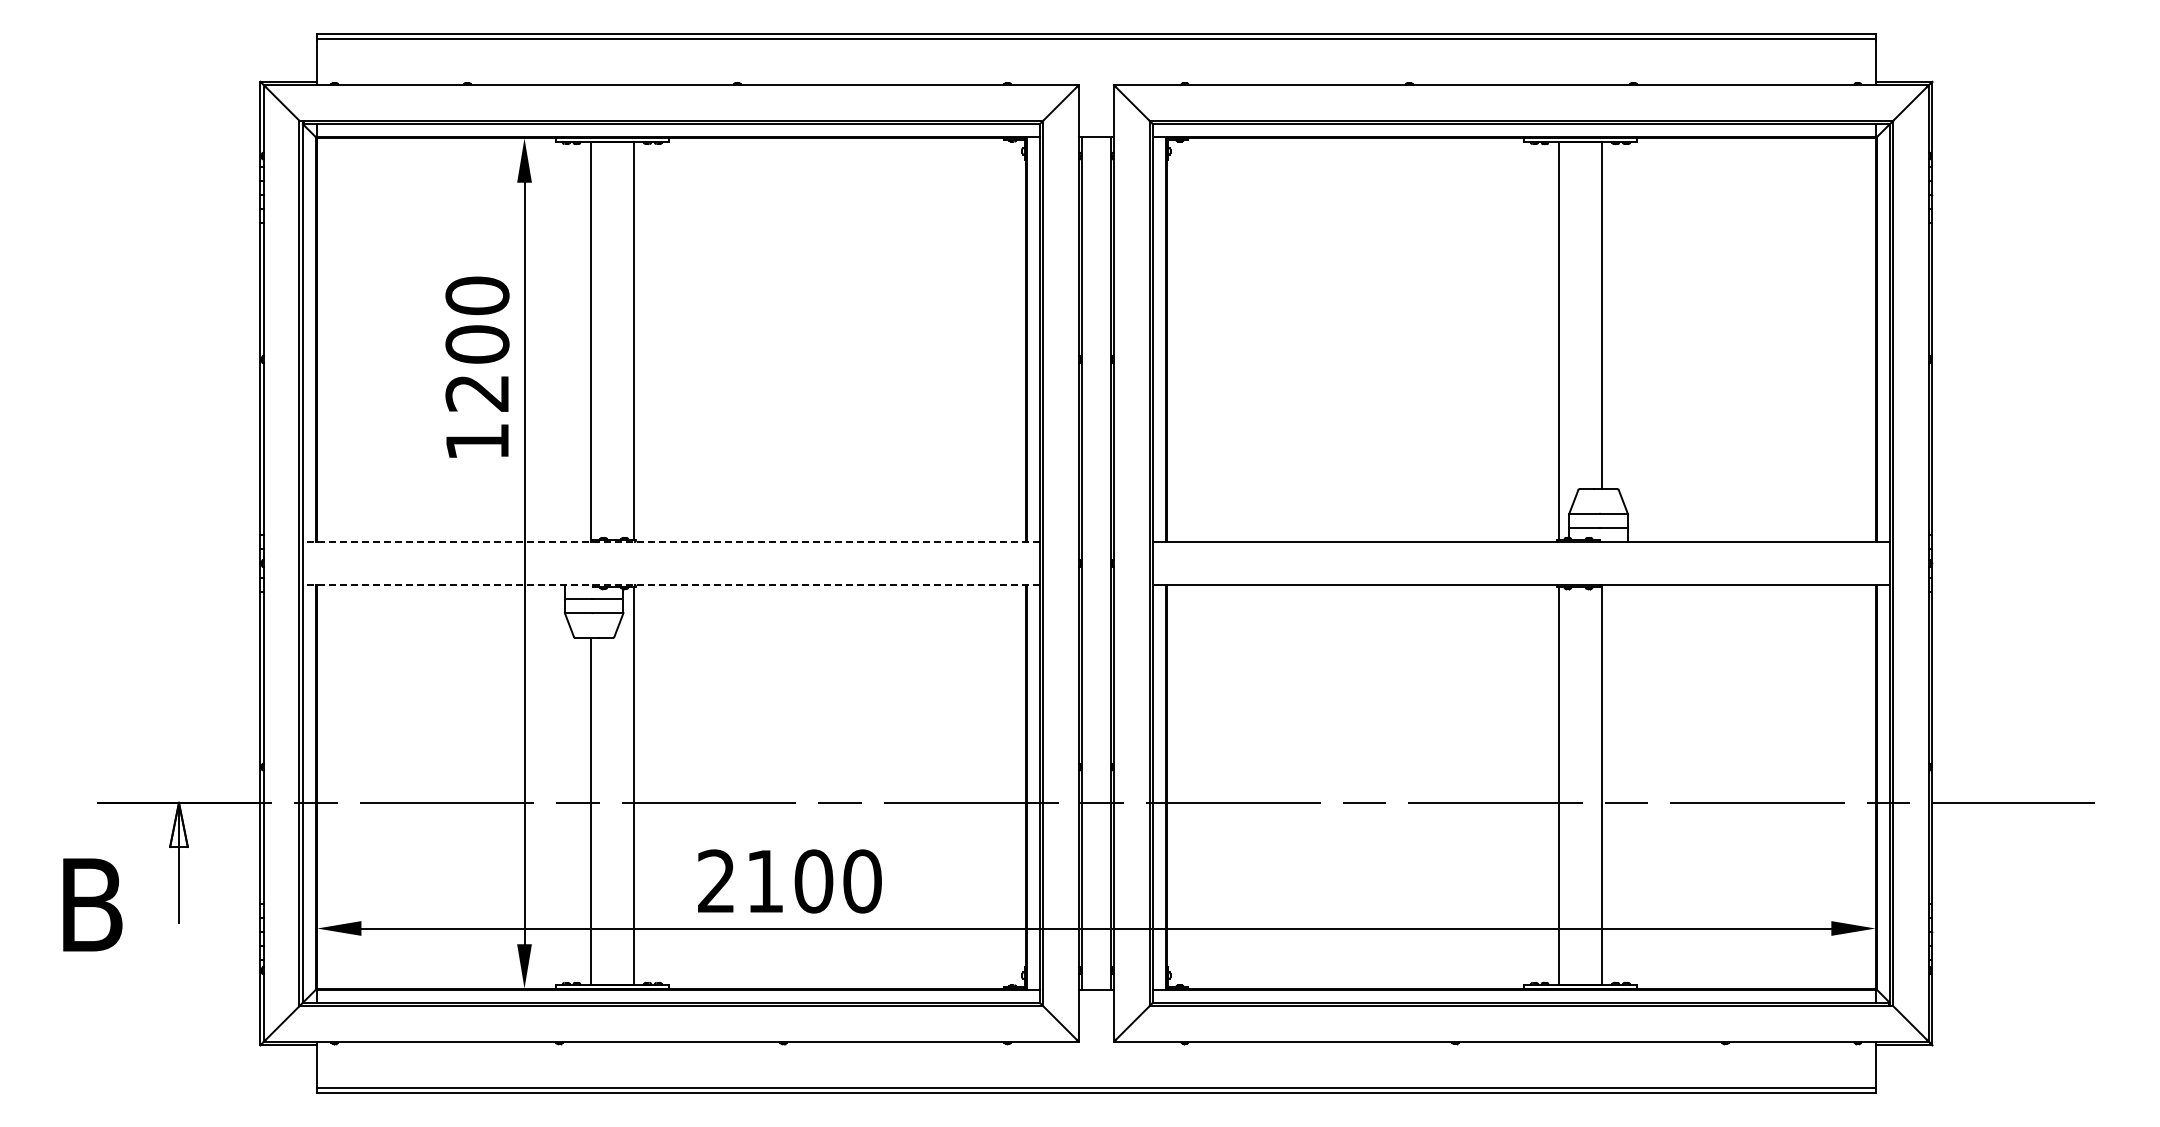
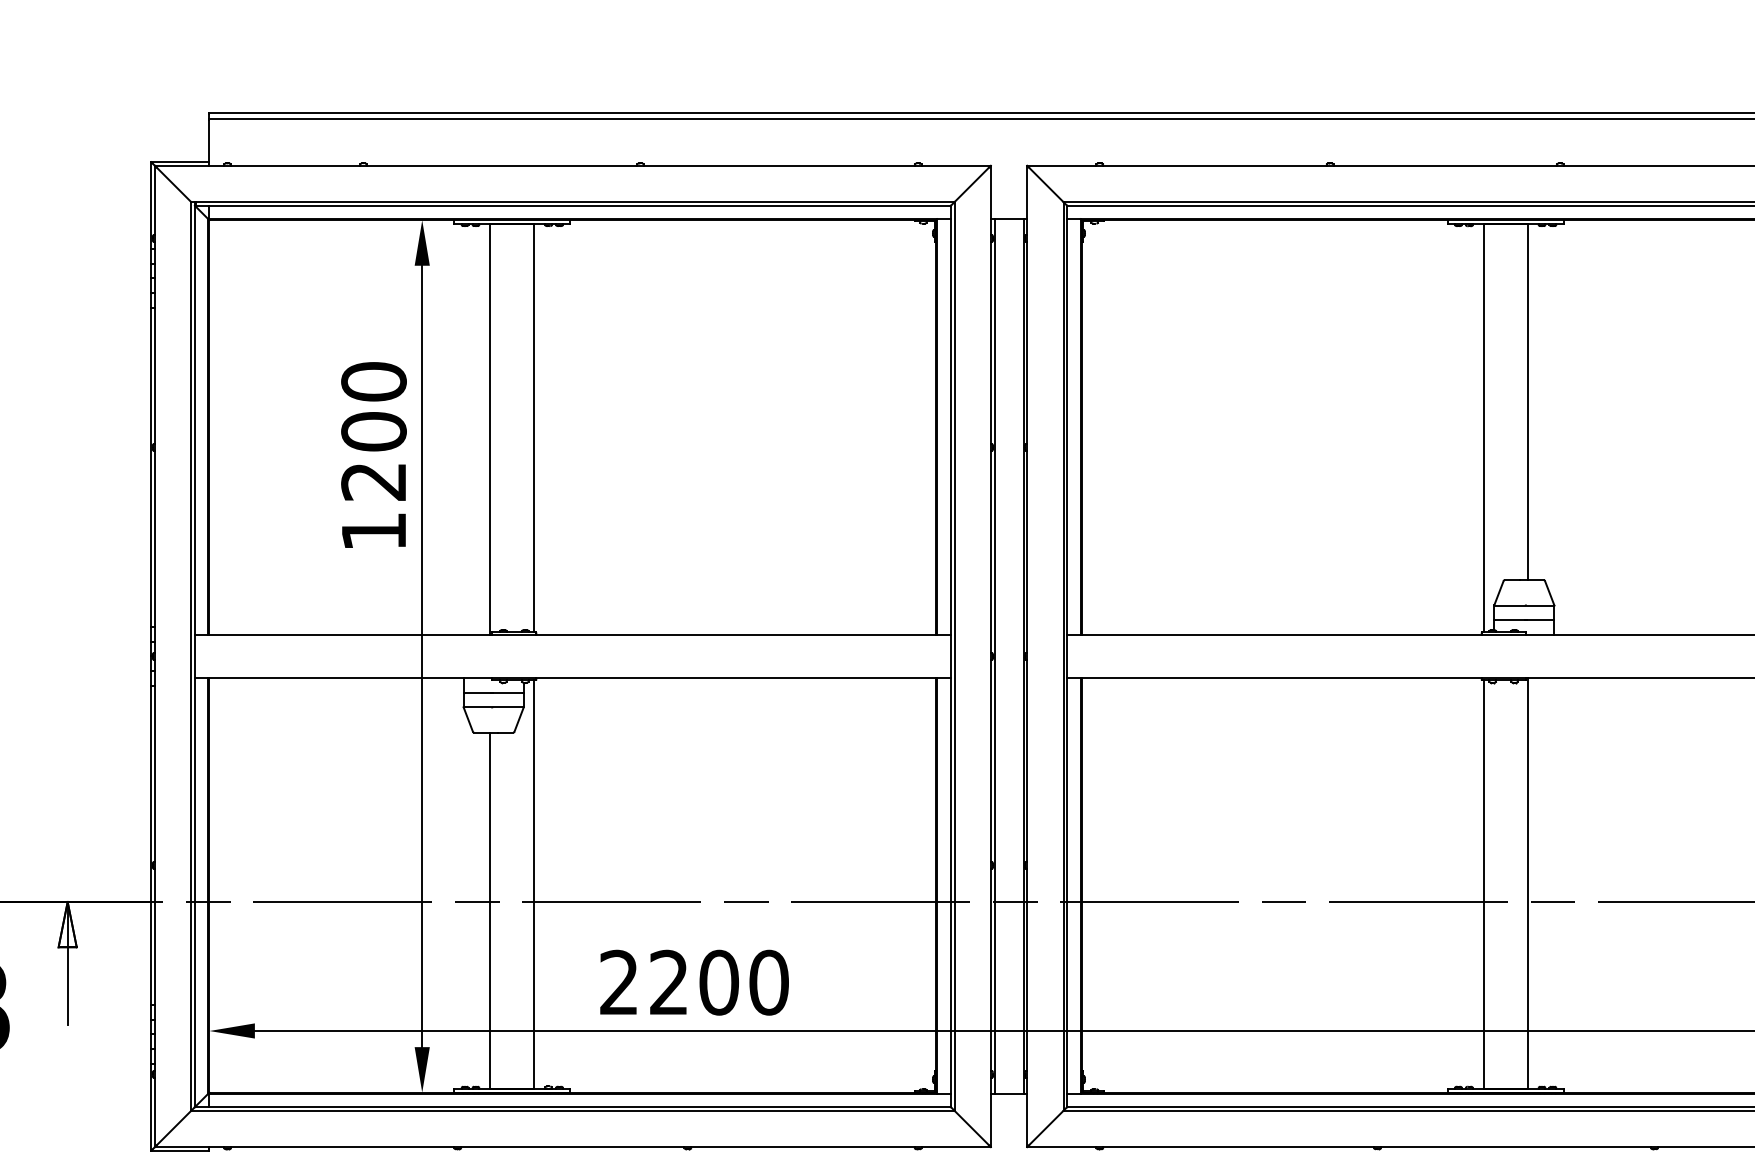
line: (670, 542) -> (572, 634), dashed -> solid
line: (670, 584) -> (572, 678), dashed -> solid
text: (764, 880) -> (668, 981), 2100 -> 2200

